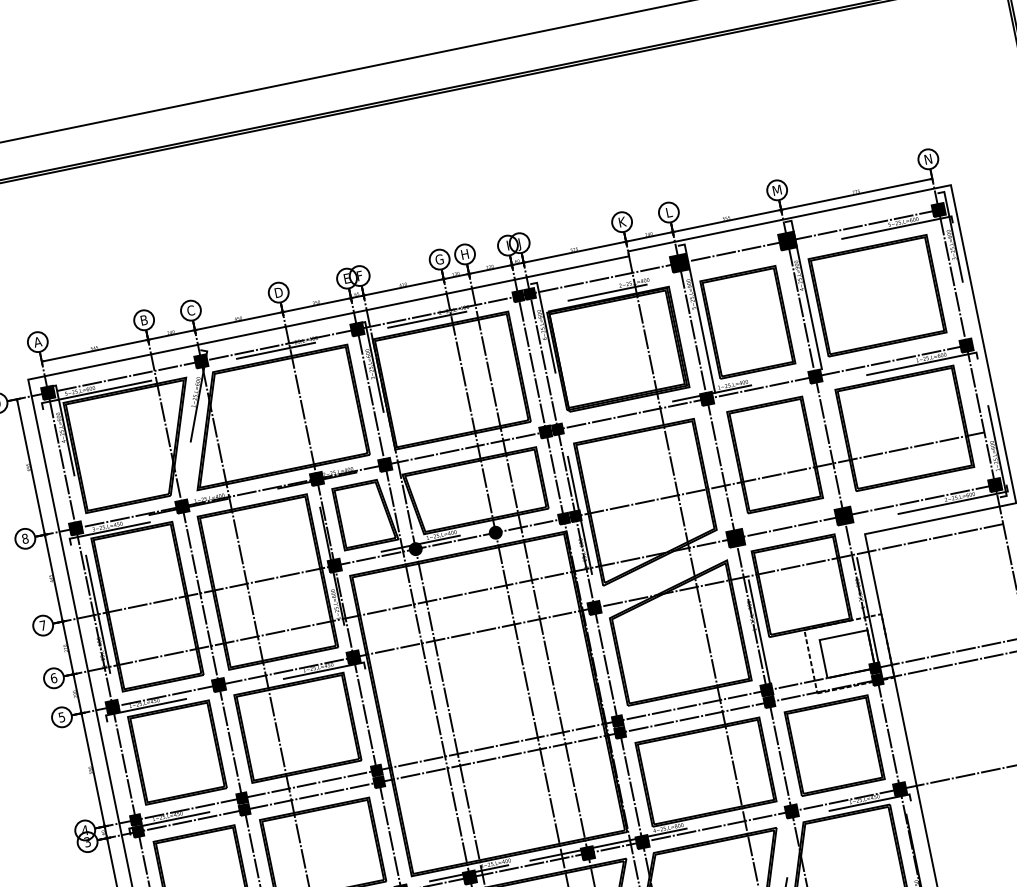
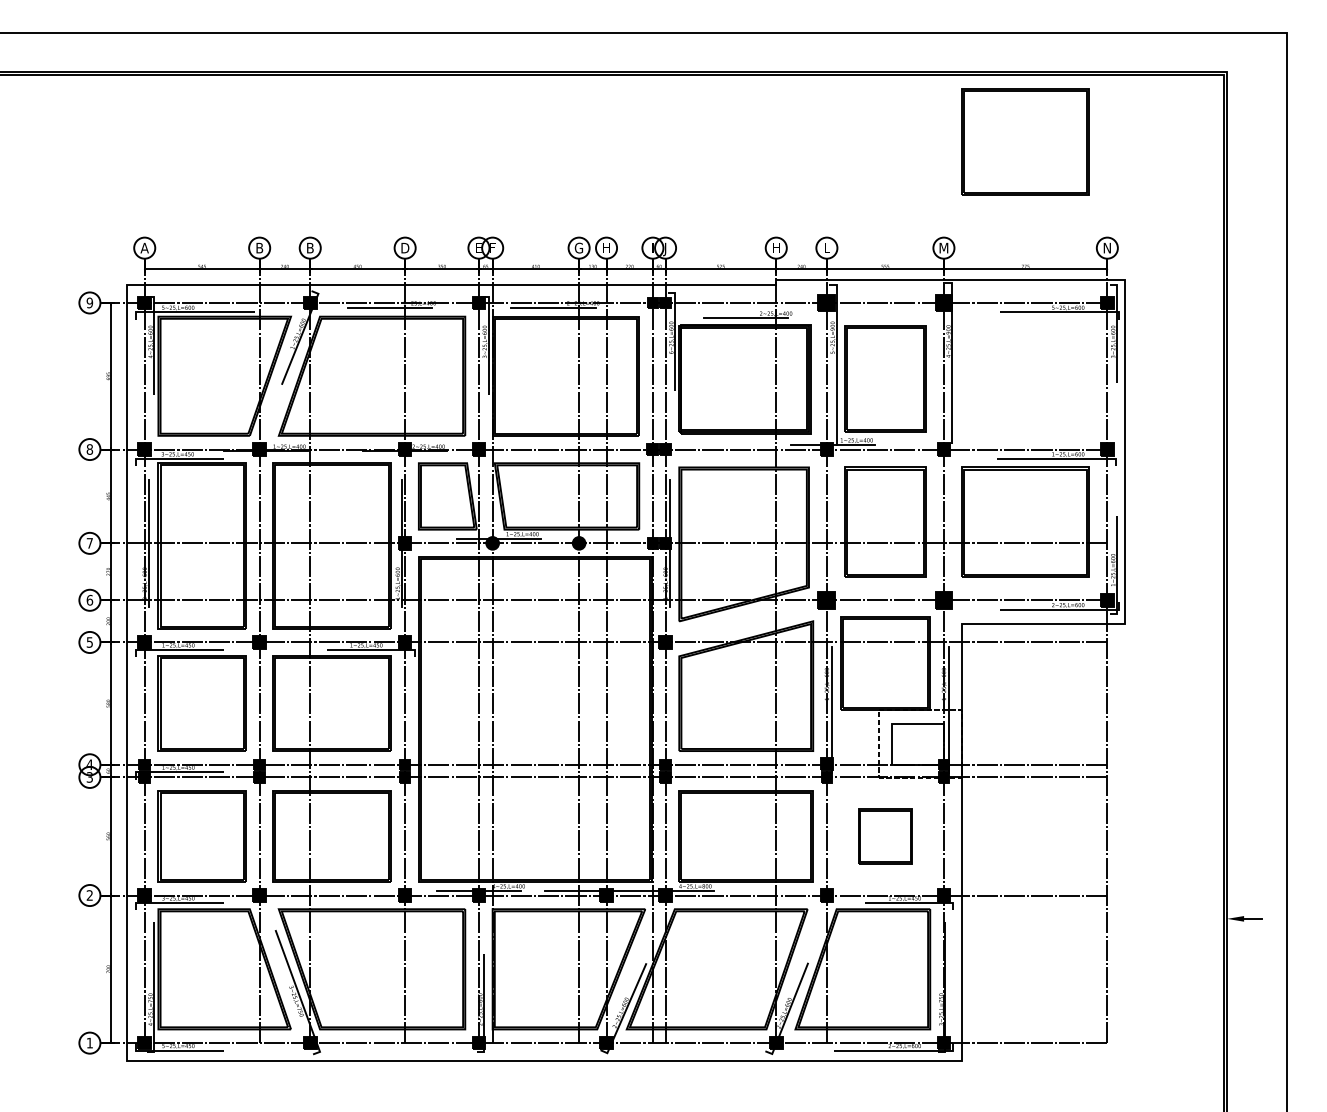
text: (622, 221) -> (776, 247), K -> H
part: (877, 295) -> (1025, 141), moved
text: (191, 310) -> (310, 247), C -> B
part: (834, 745) -> (885, 836), size x0.6

